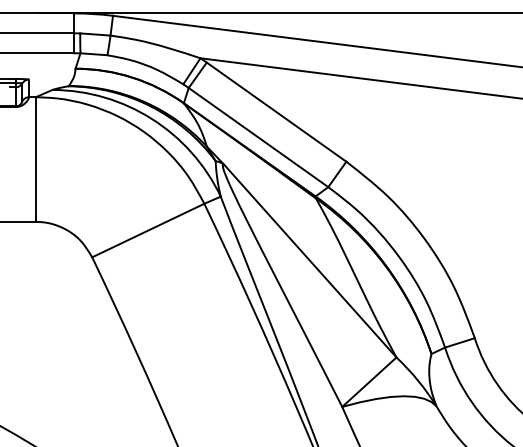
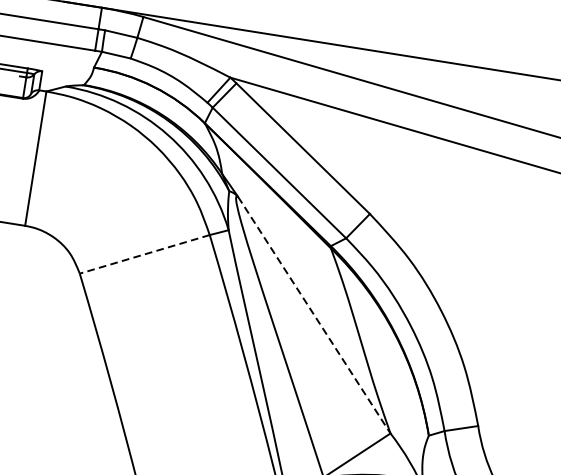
line: (147, 230) -> (143, 254), solid -> dashed
line: (310, 261) -> (314, 315), solid -> dashed

